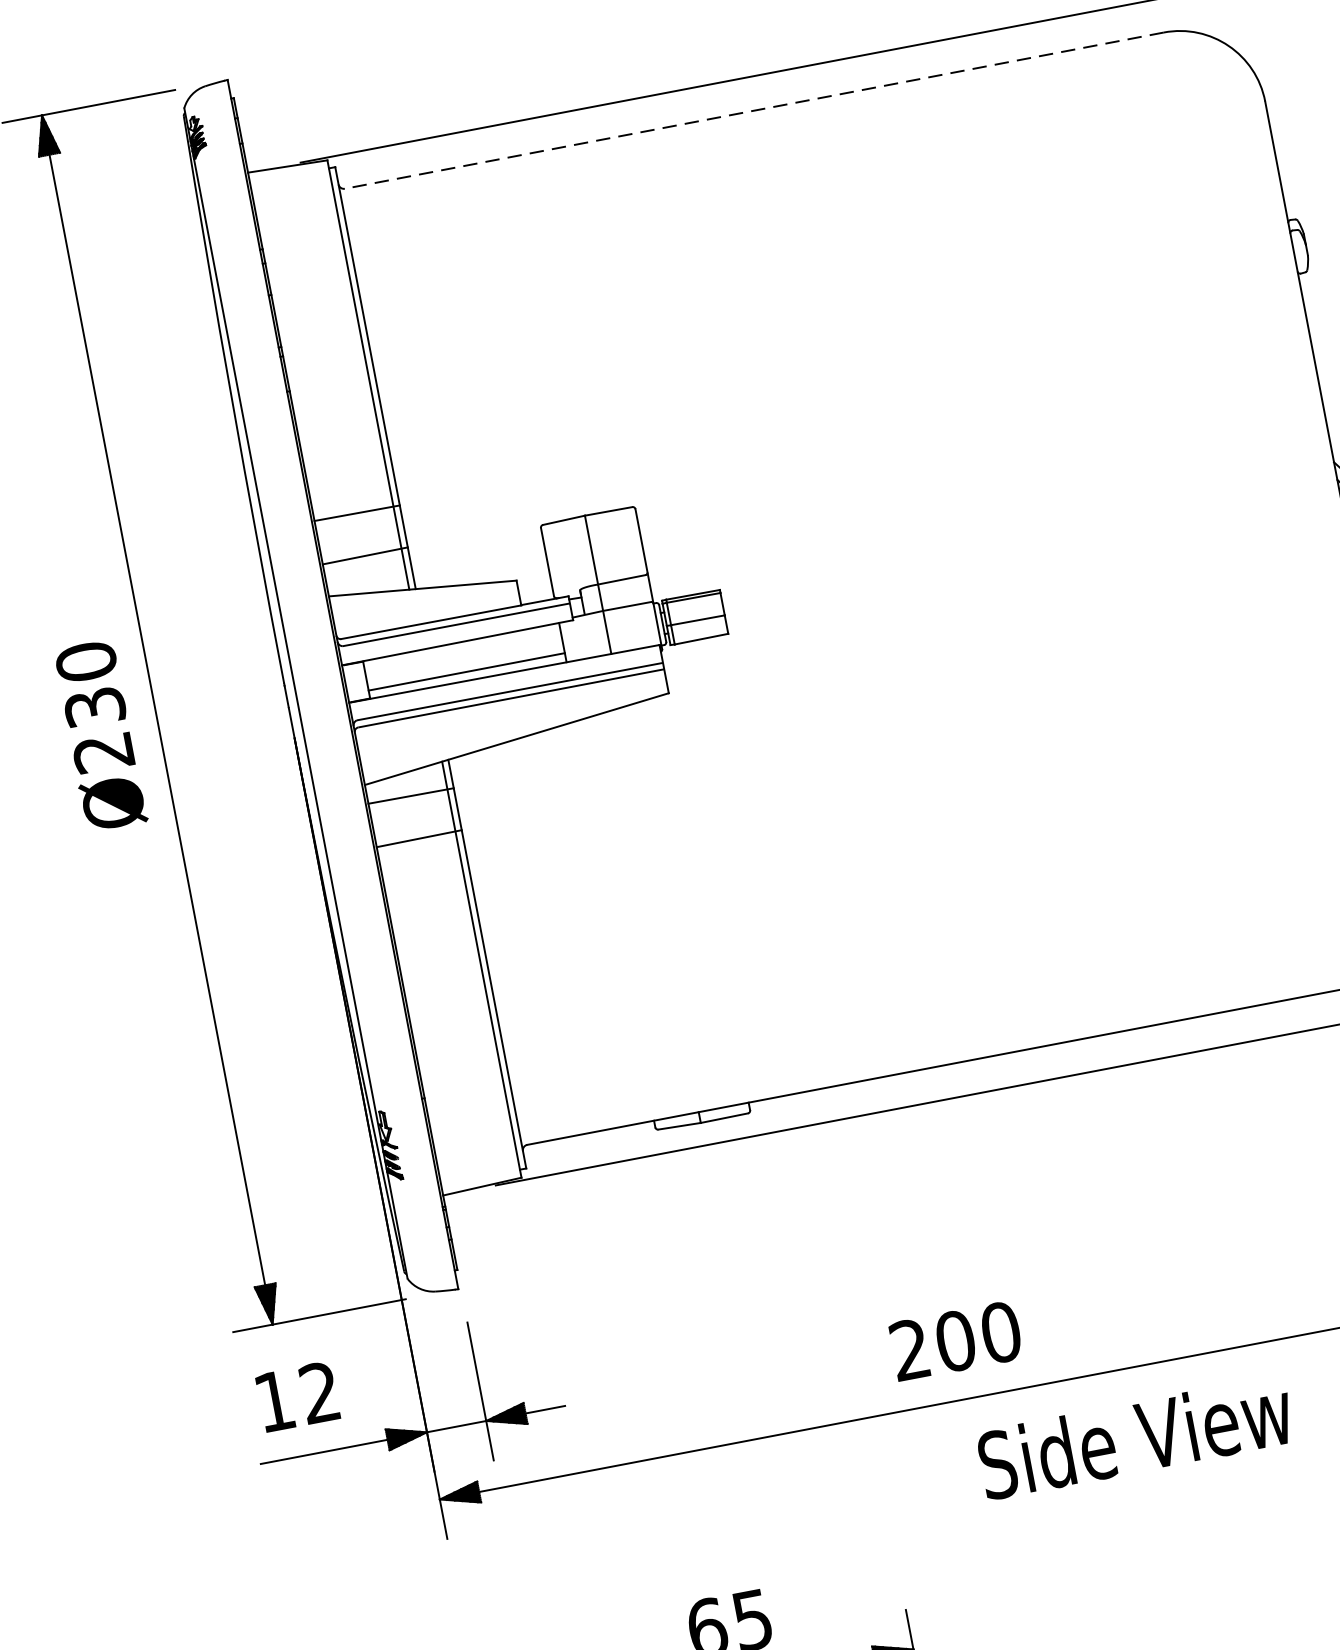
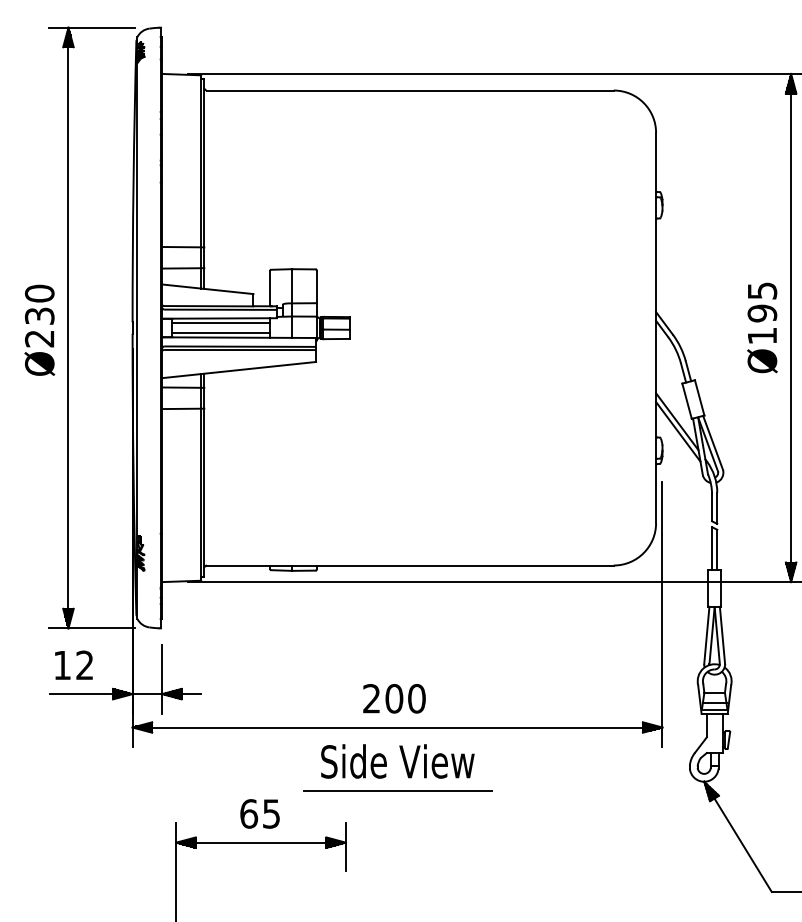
line: (752, 110) -> (409, 90), dashed -> solid
line: (461, 650) -> (220, 322), added
text: (1135, 1437) -> (397, 761), moved
line: (997, 1526) -> (397, 791), added

